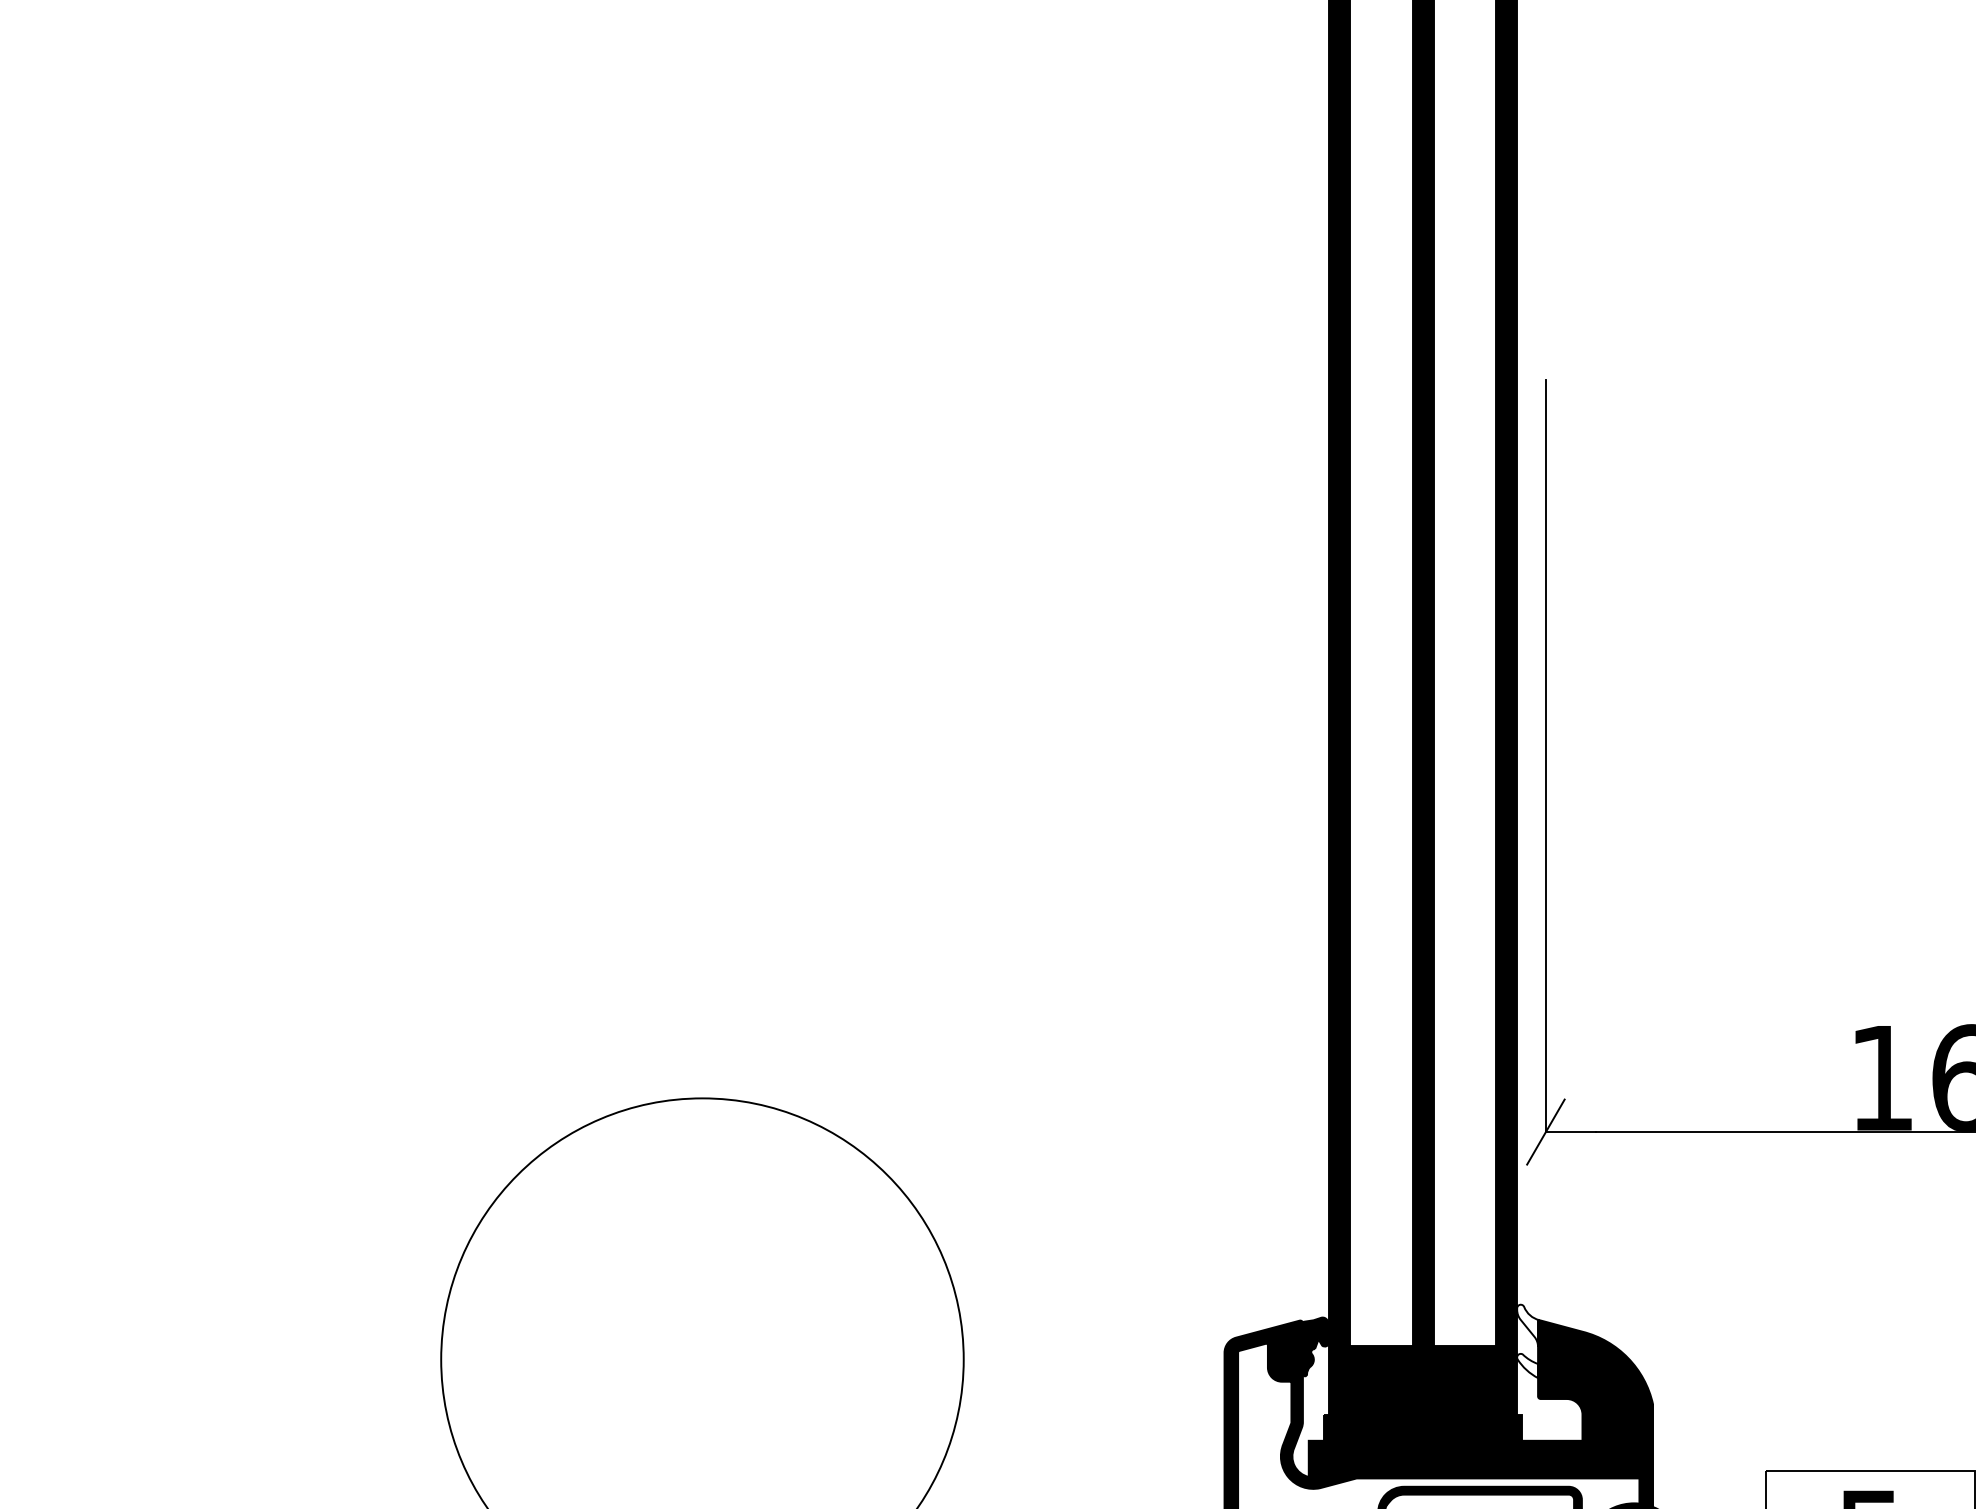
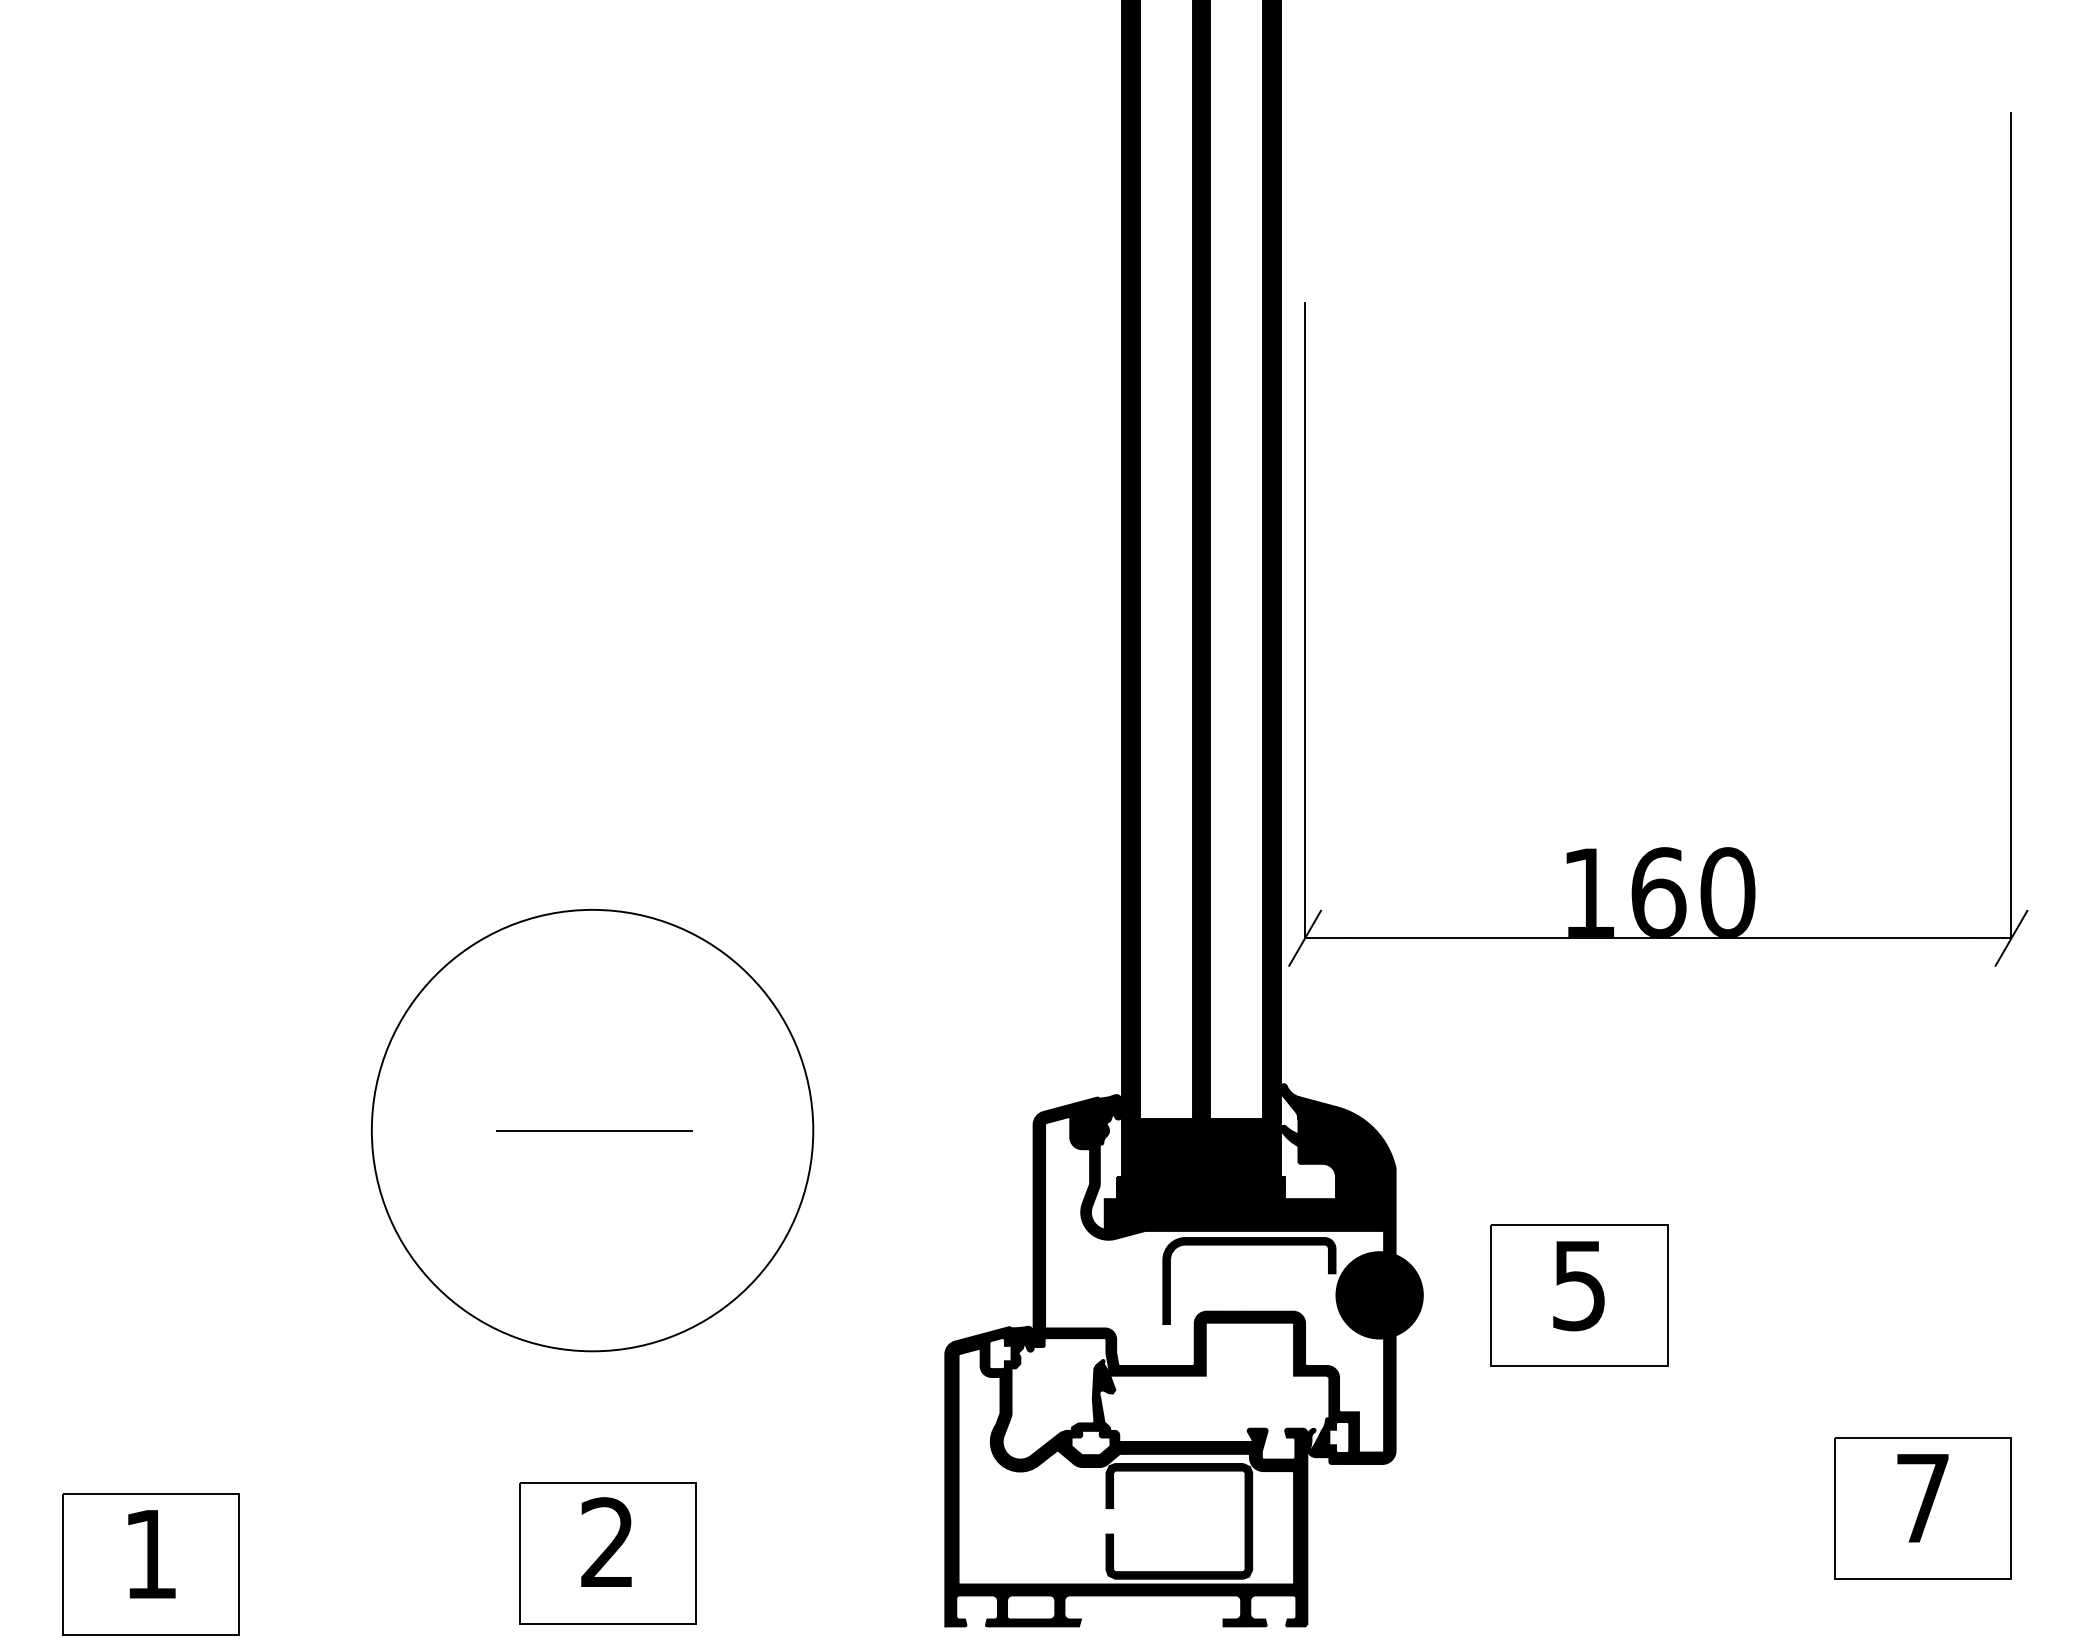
fill: (1527, 1325) -> (1289, 1101), added
line: (703, 1359) -> (593, 1130), added
fill: (1527, 1365) -> (1289, 1135), added

